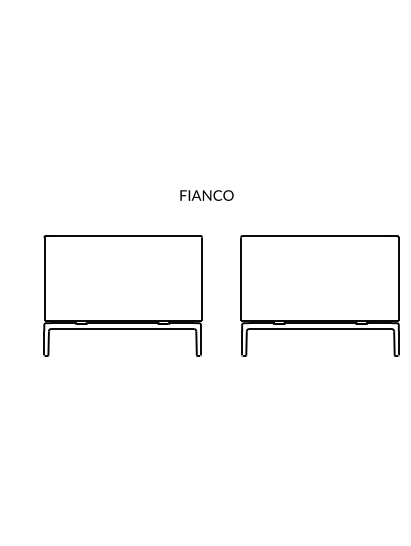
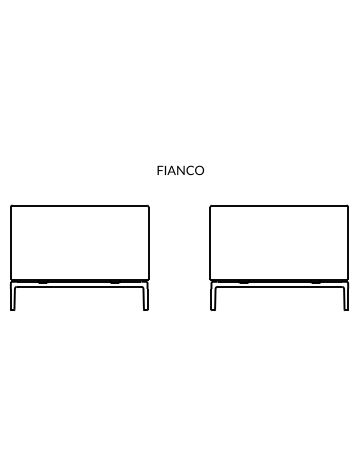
part: (122, 295) -> (79, 257), moved

